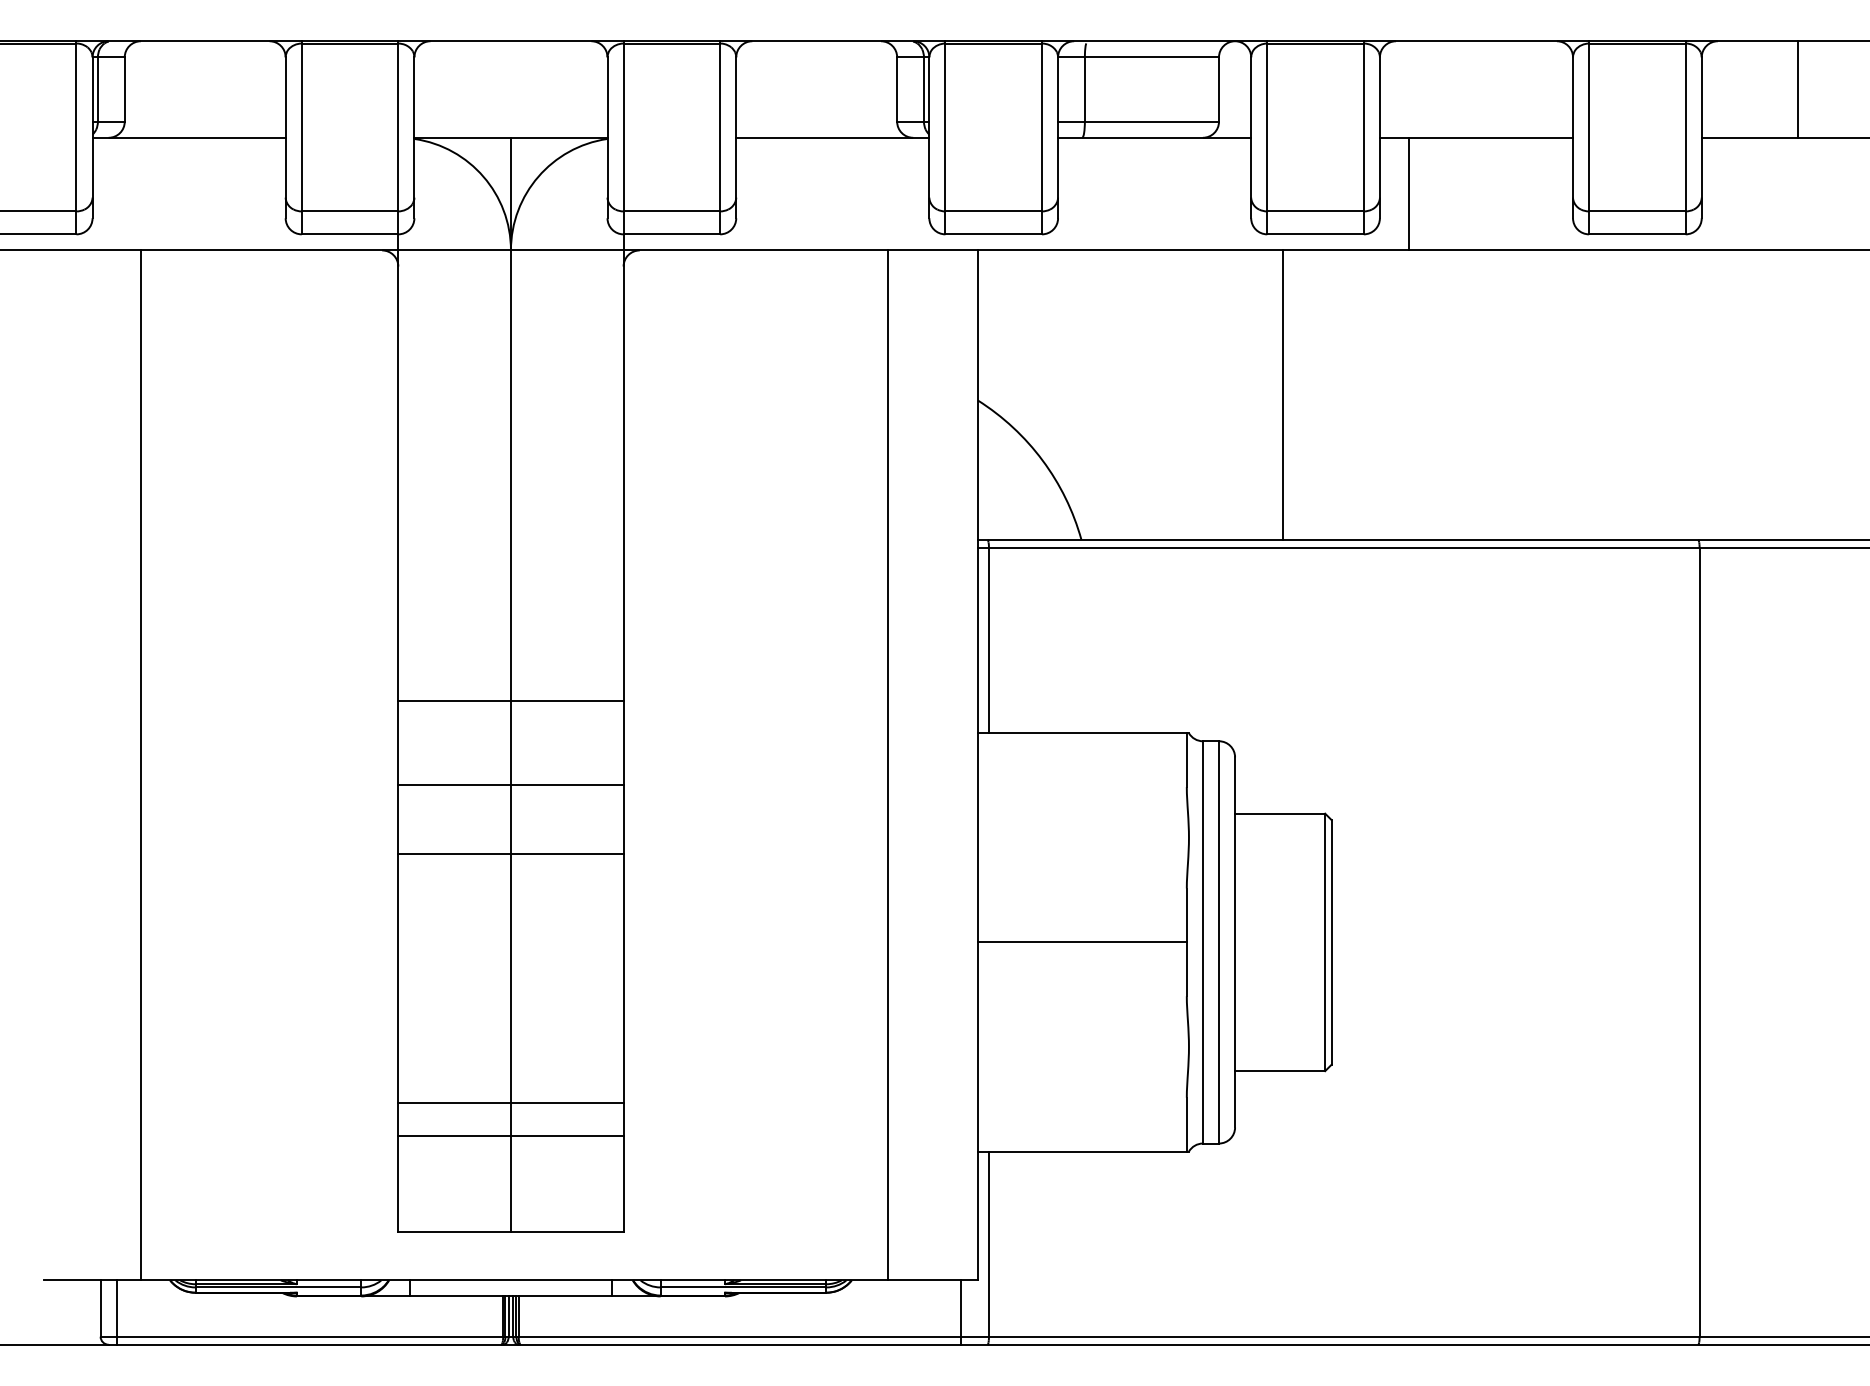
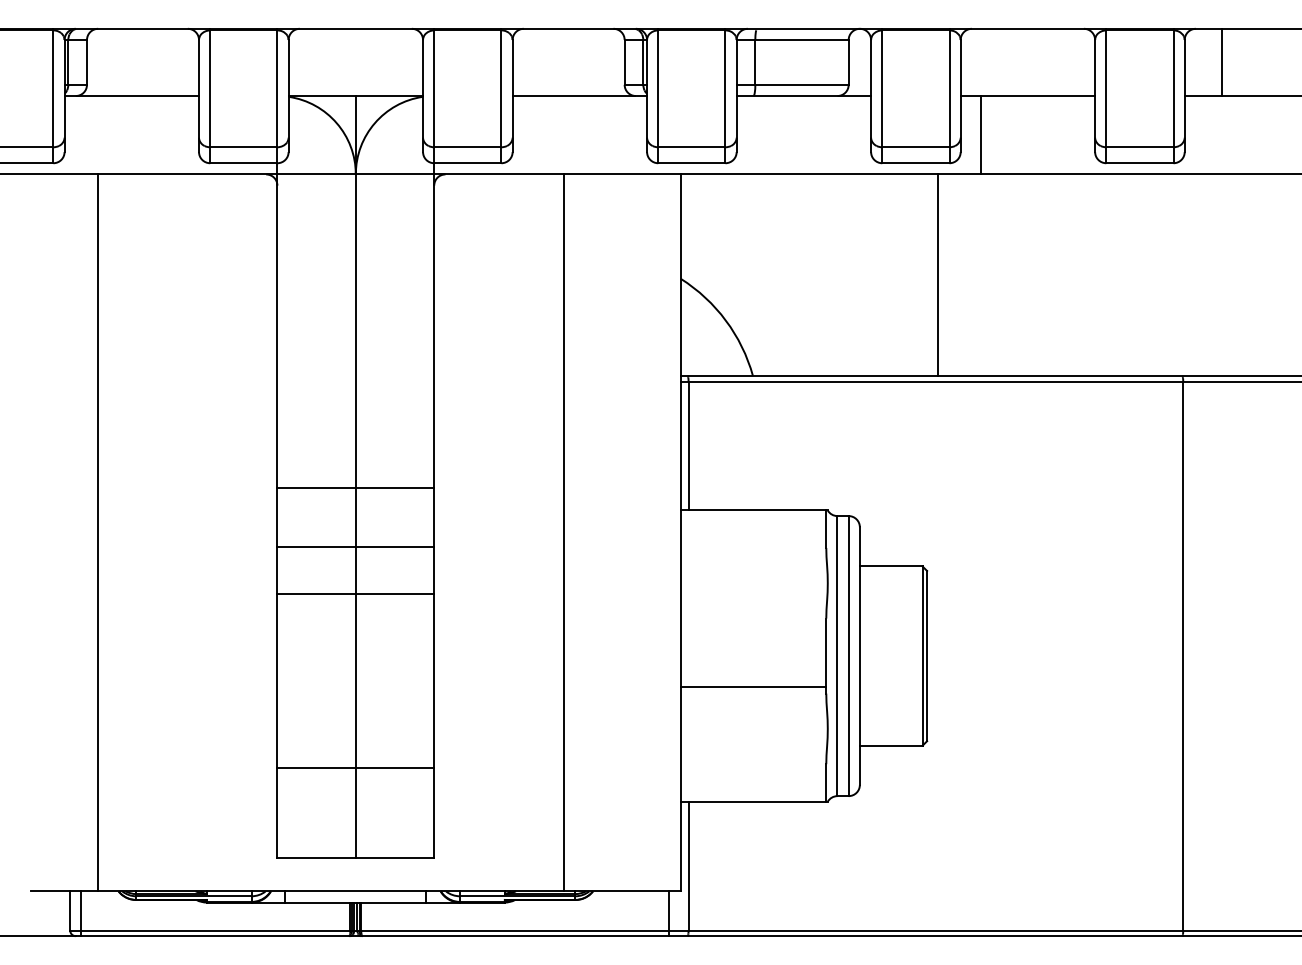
line: (1797, 89) -> (1221, 62), moved
line: (1283, 395) -> (937, 275), moved
line: (886, 764) -> (563, 532), moved
line: (1082, 942) -> (753, 687), moved
line: (510, 1135) -> (355, 790), removed

